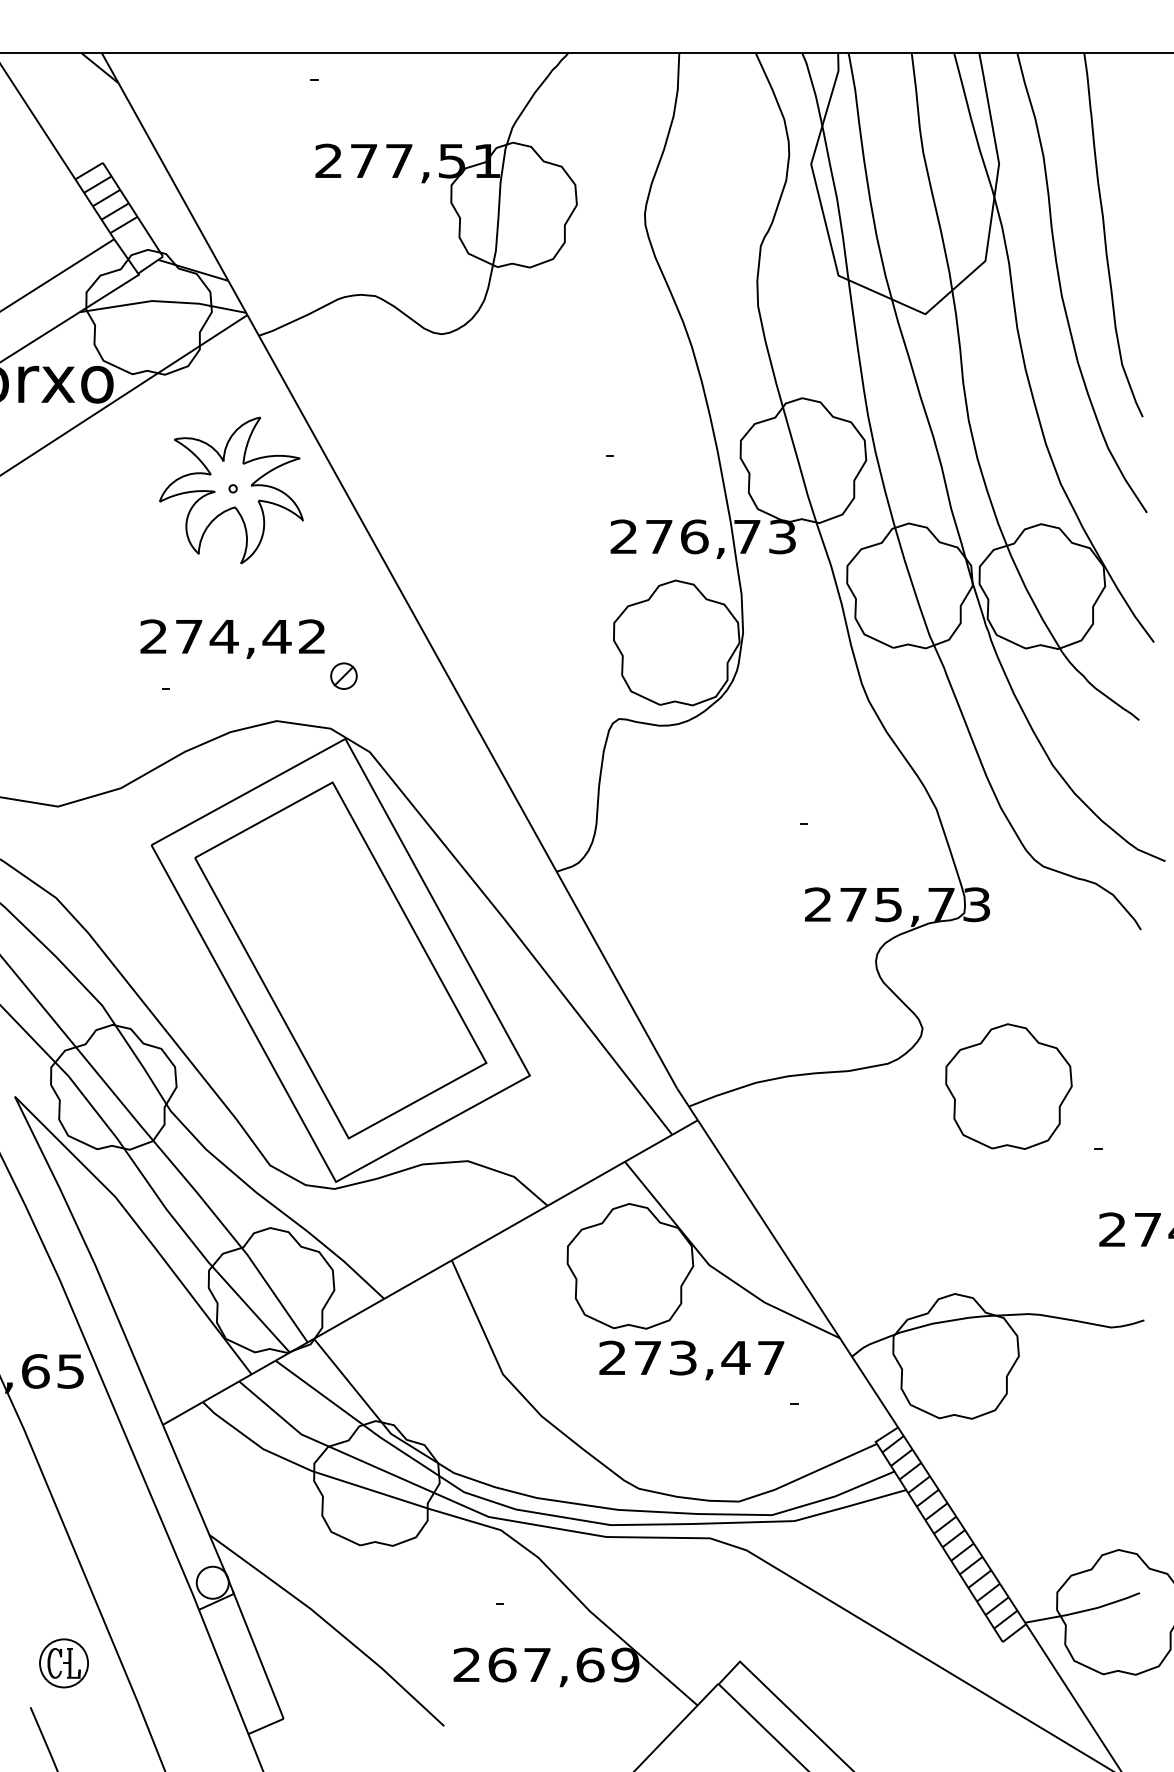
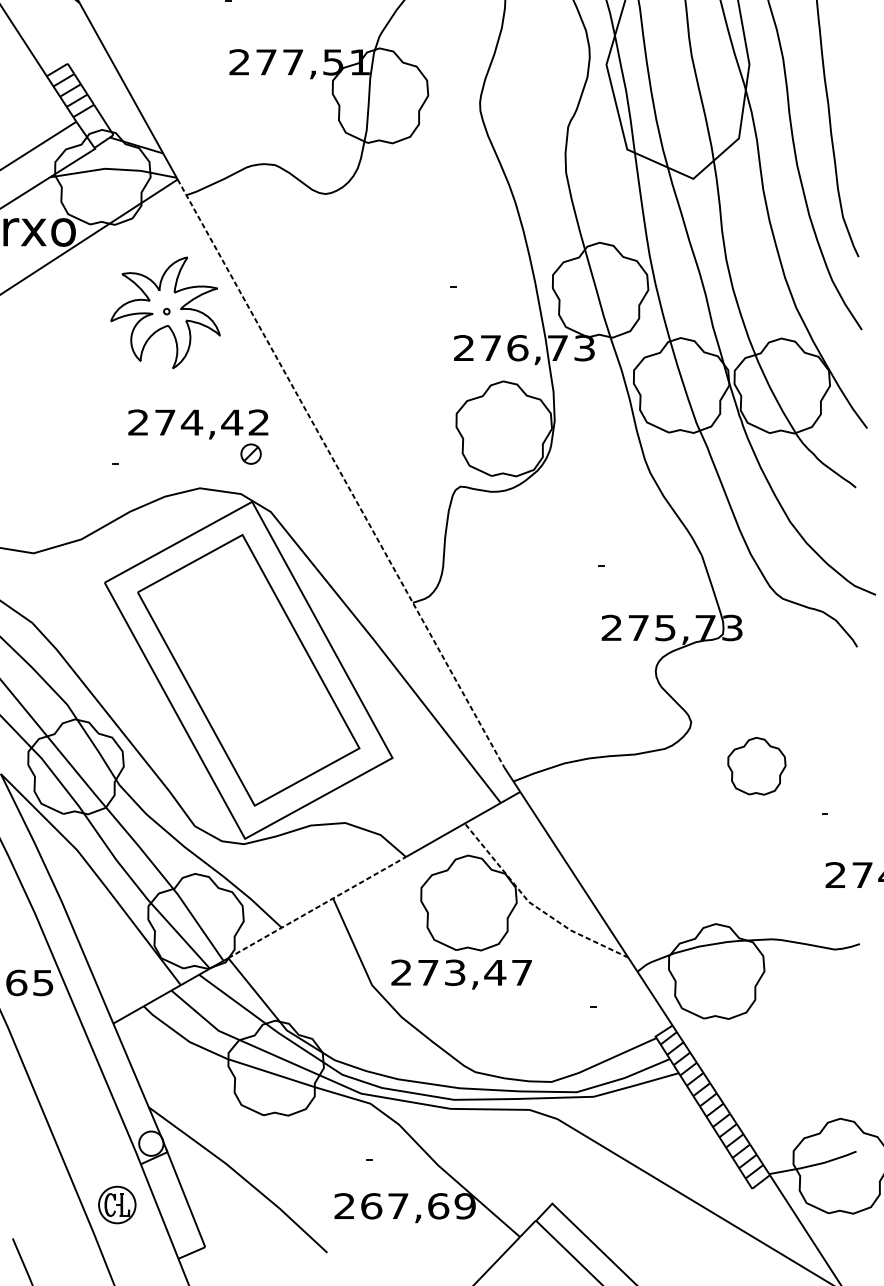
text: (232, 638) -> (198, 423), moved
line: (462, 702) -> (341, 474), solid -> dashed
part: (1008, 1086) -> (756, 766), size x0.6
line: (715, 1269) -> (533, 905), solid -> dashed
line: (431, 1272) -> (317, 907), solid -> dashed
text: (691, 1360) -> (461, 974), moved
part: (63, 1663) -> (116, 1205), moved

